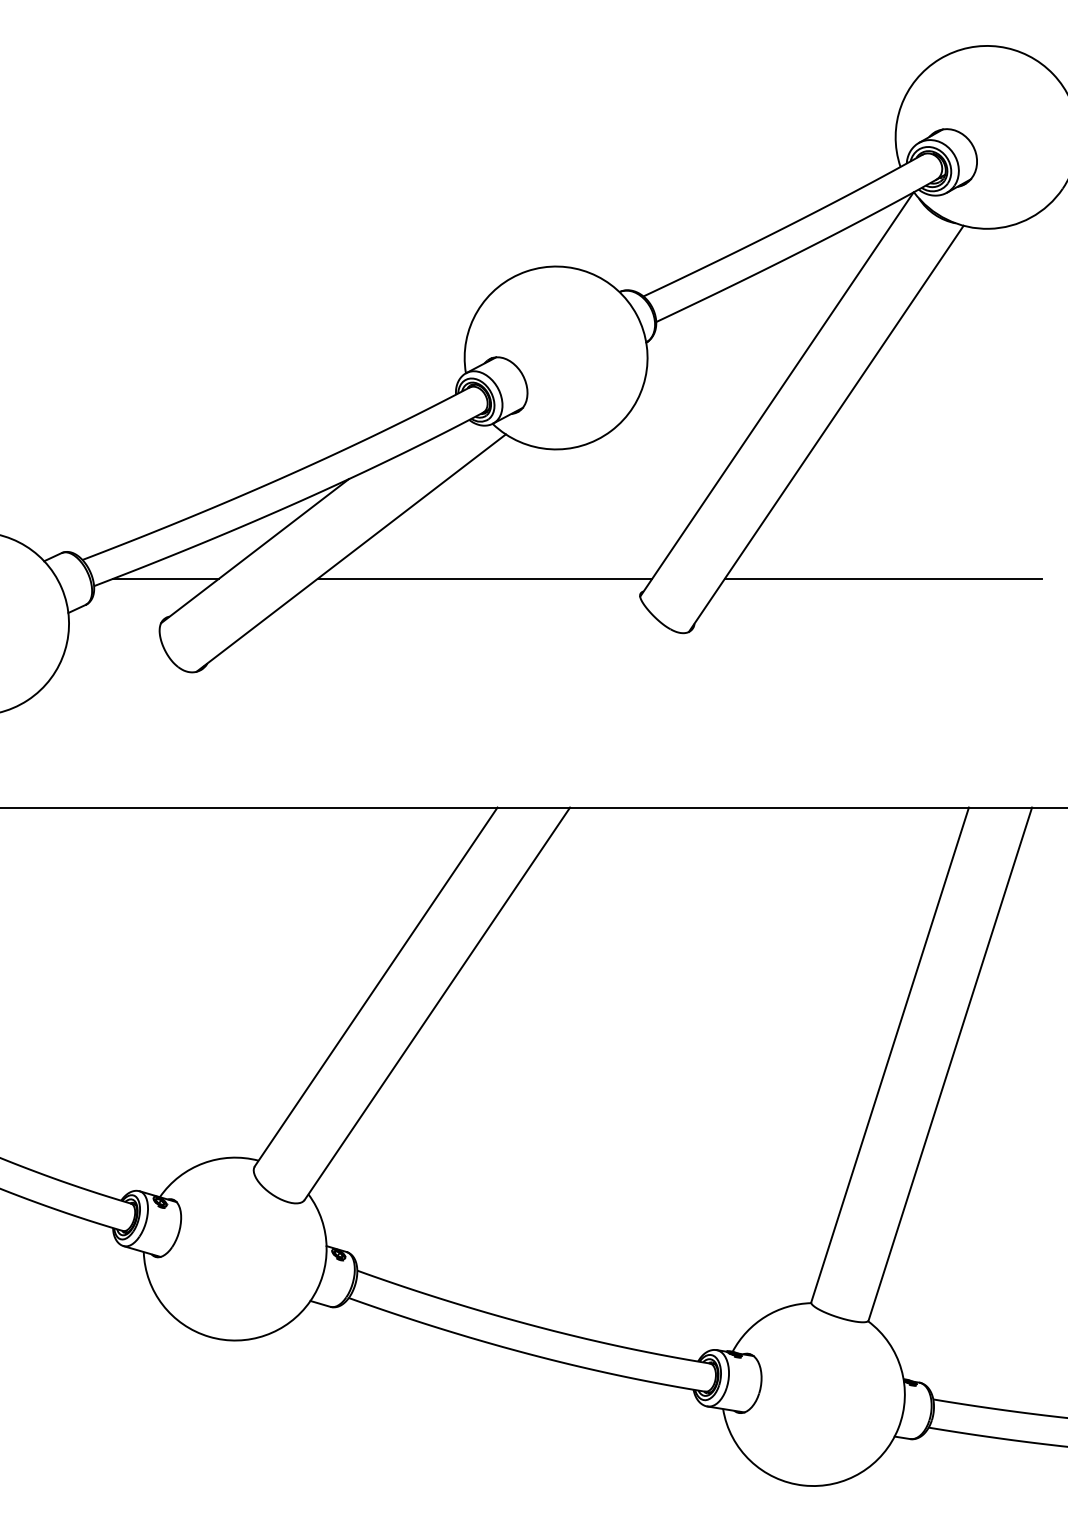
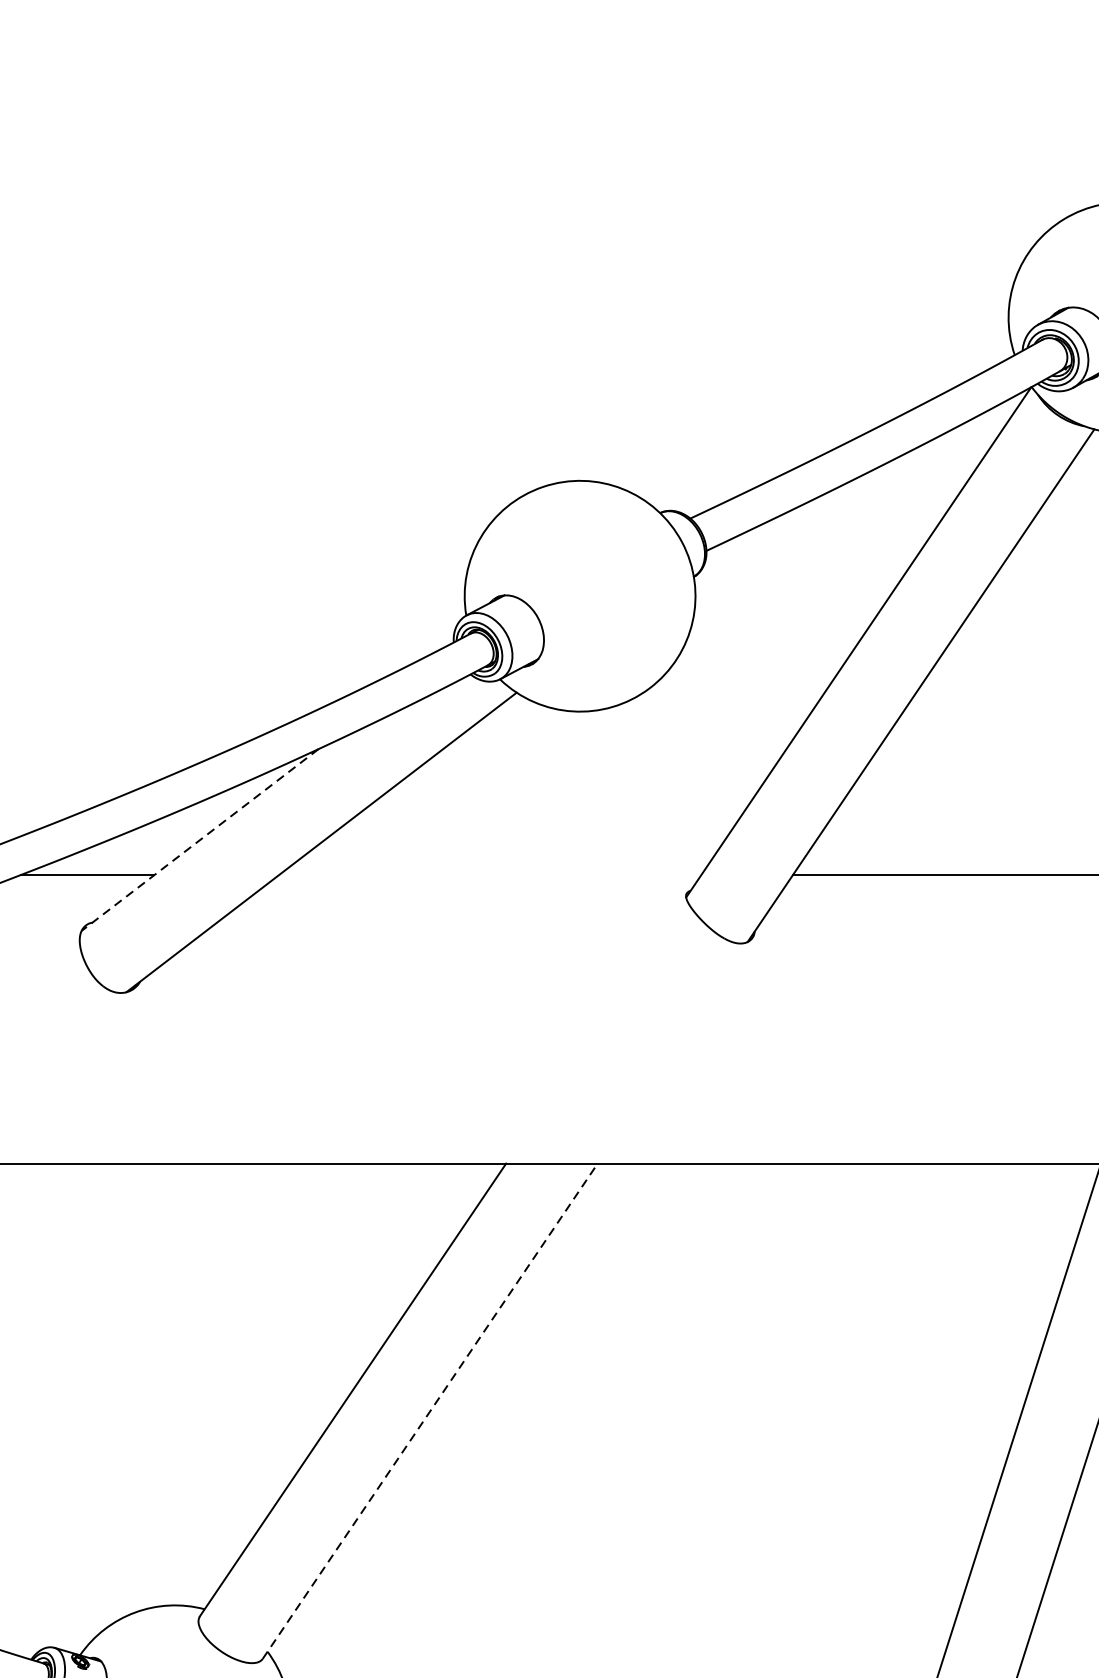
line: (254, 551) -> (199, 840), solid -> dashed
line: (484, 578) -> (489, 874), removed
line: (437, 1003) -> (430, 1410), solid -> dashed

